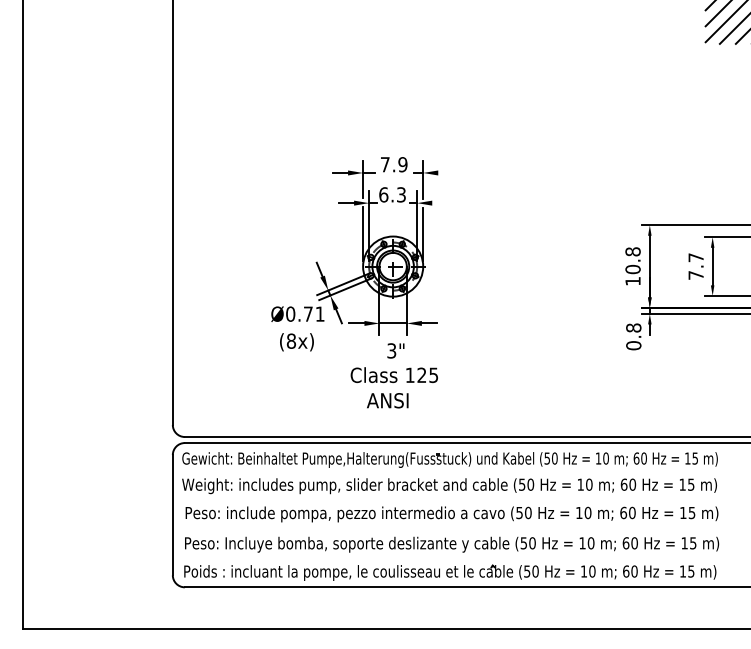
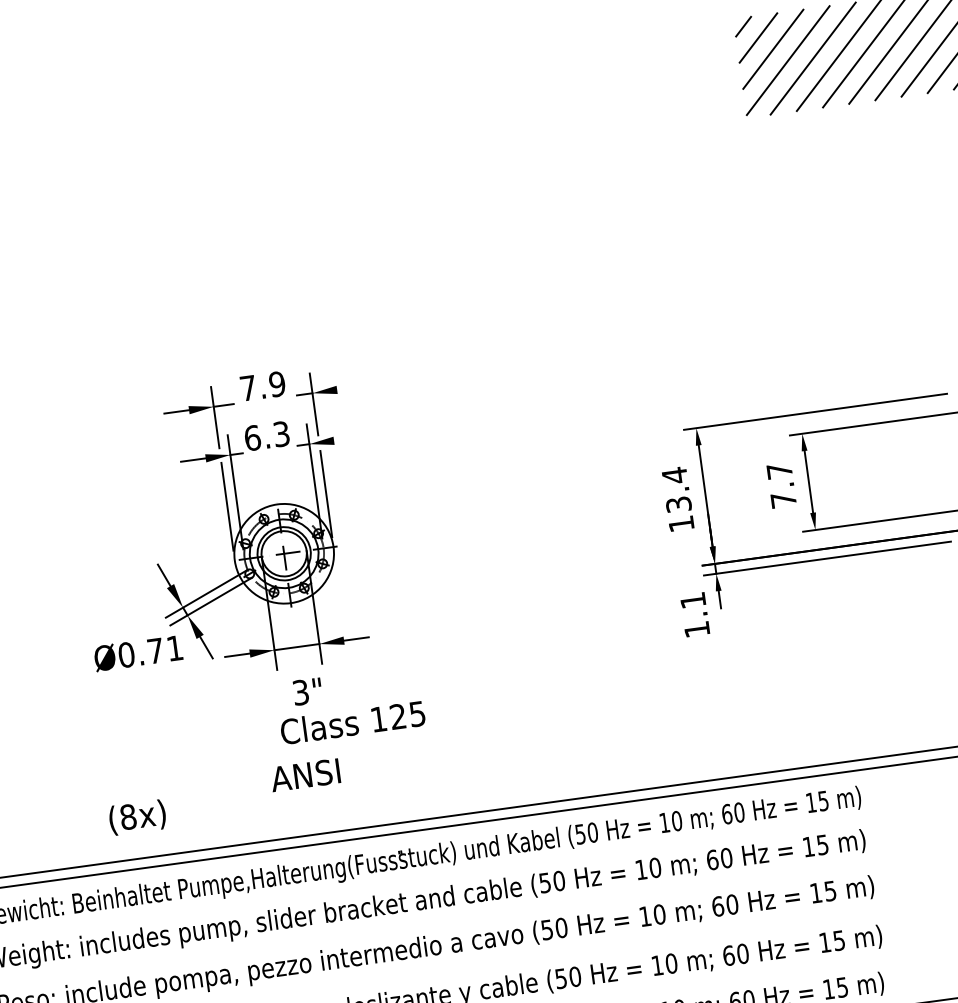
text: (632, 260) -> (675, 489), 10.8 -> 13.4
text: (633, 336) -> (694, 614), 0.8 -> 1.1
text: (296, 342) -> (136, 818), moved
text: (393, 375) -> (351, 723), moved

